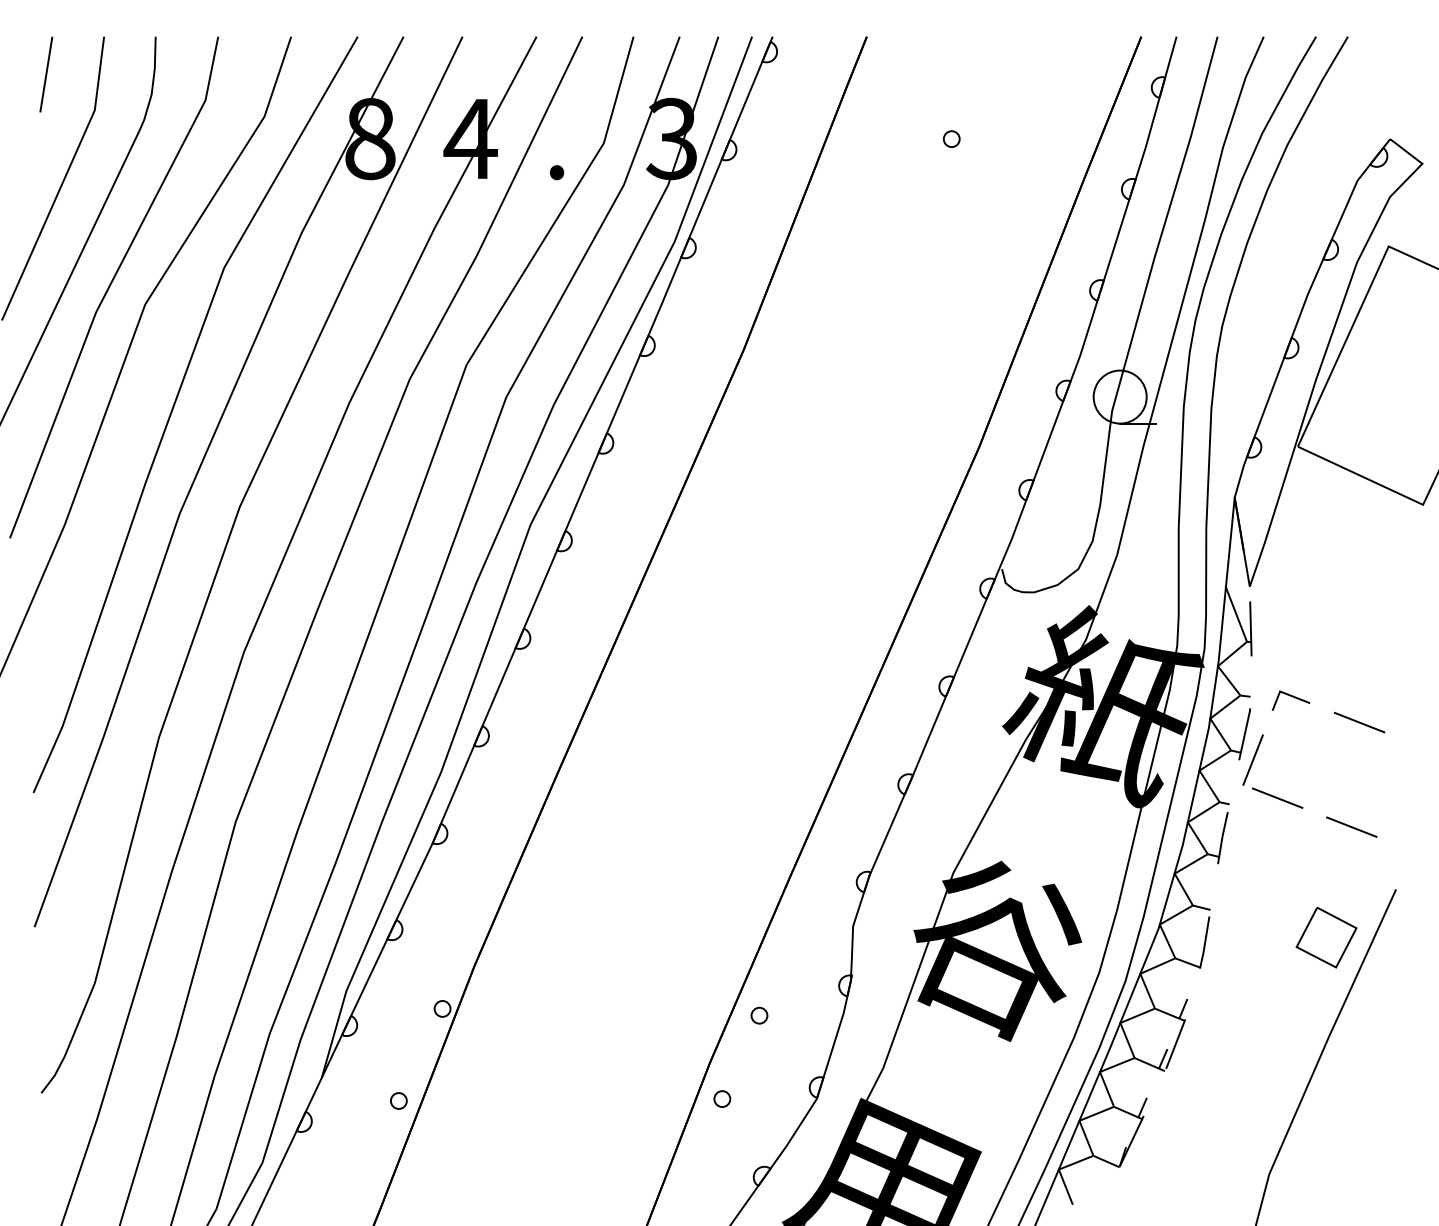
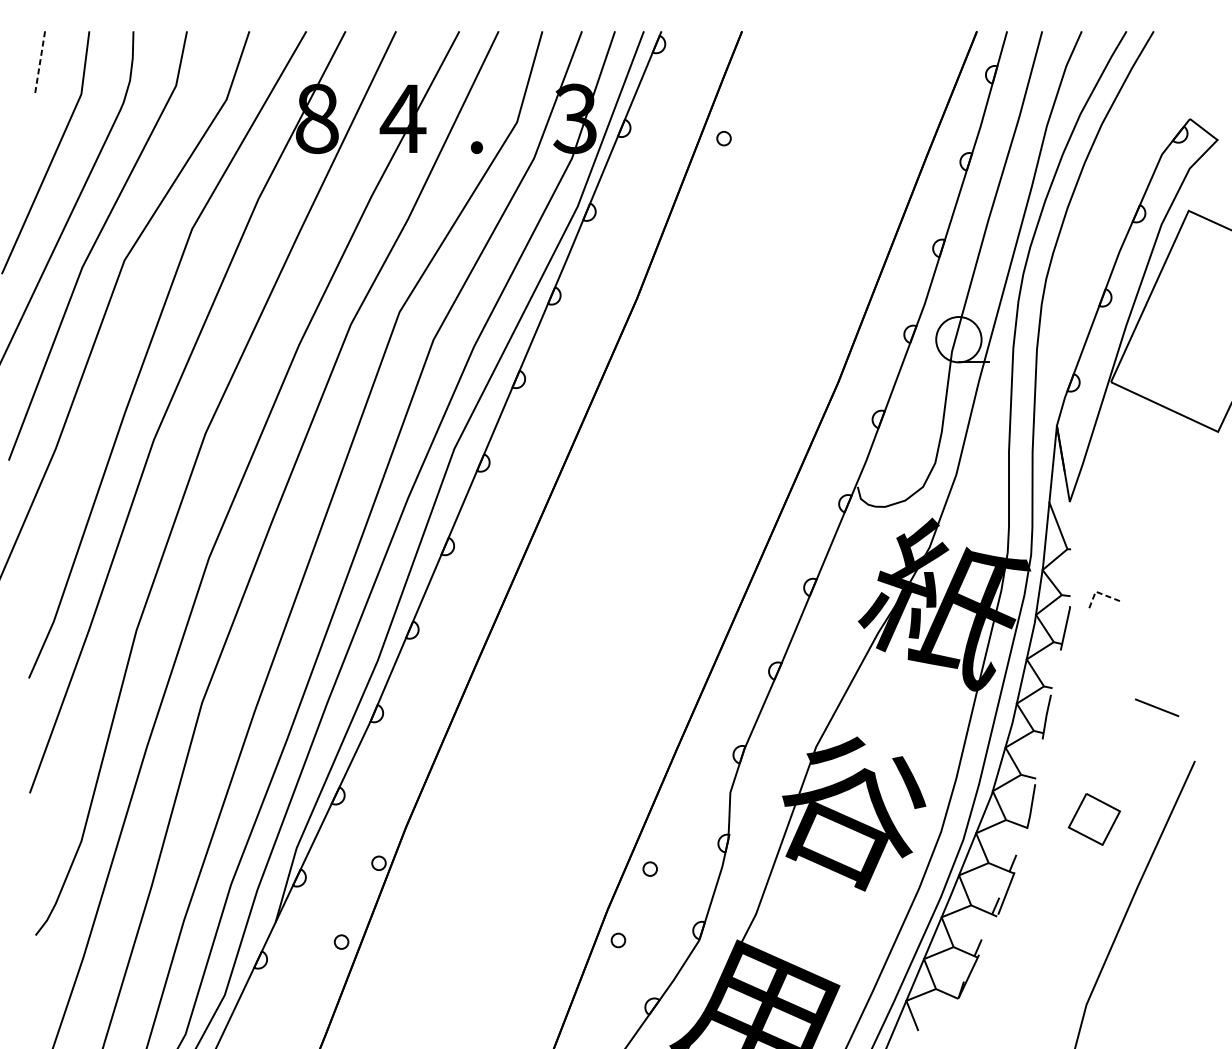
line: (46, 75) -> (40, 64), solid -> dashed
circle: (951, 138) -> (723, 138), moved
line: (1250, 628) -> (1070, 537), removed
line: (1285, 693) -> (1100, 593), solid -> dashed
line: (1359, 722) -> (1163, 618), removed
line: (1252, 759) -> (1072, 649), removed
line: (1277, 797) -> (1093, 682), removed
part: (1326, 937) -> (1094, 819), moved

